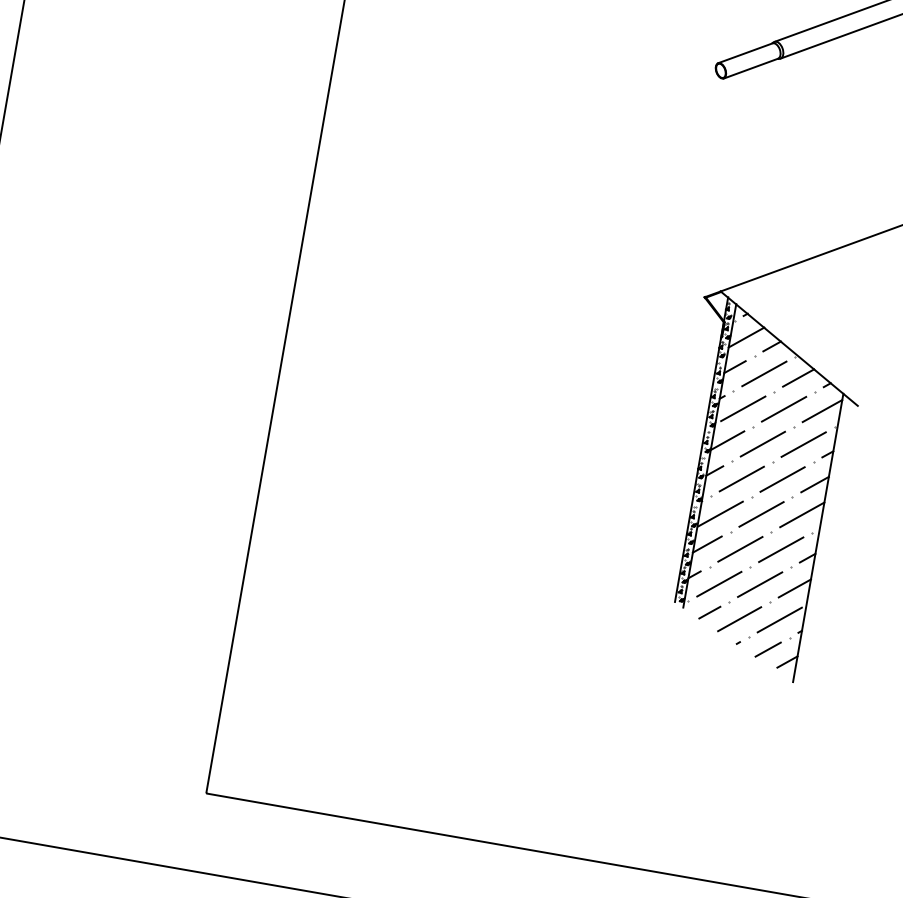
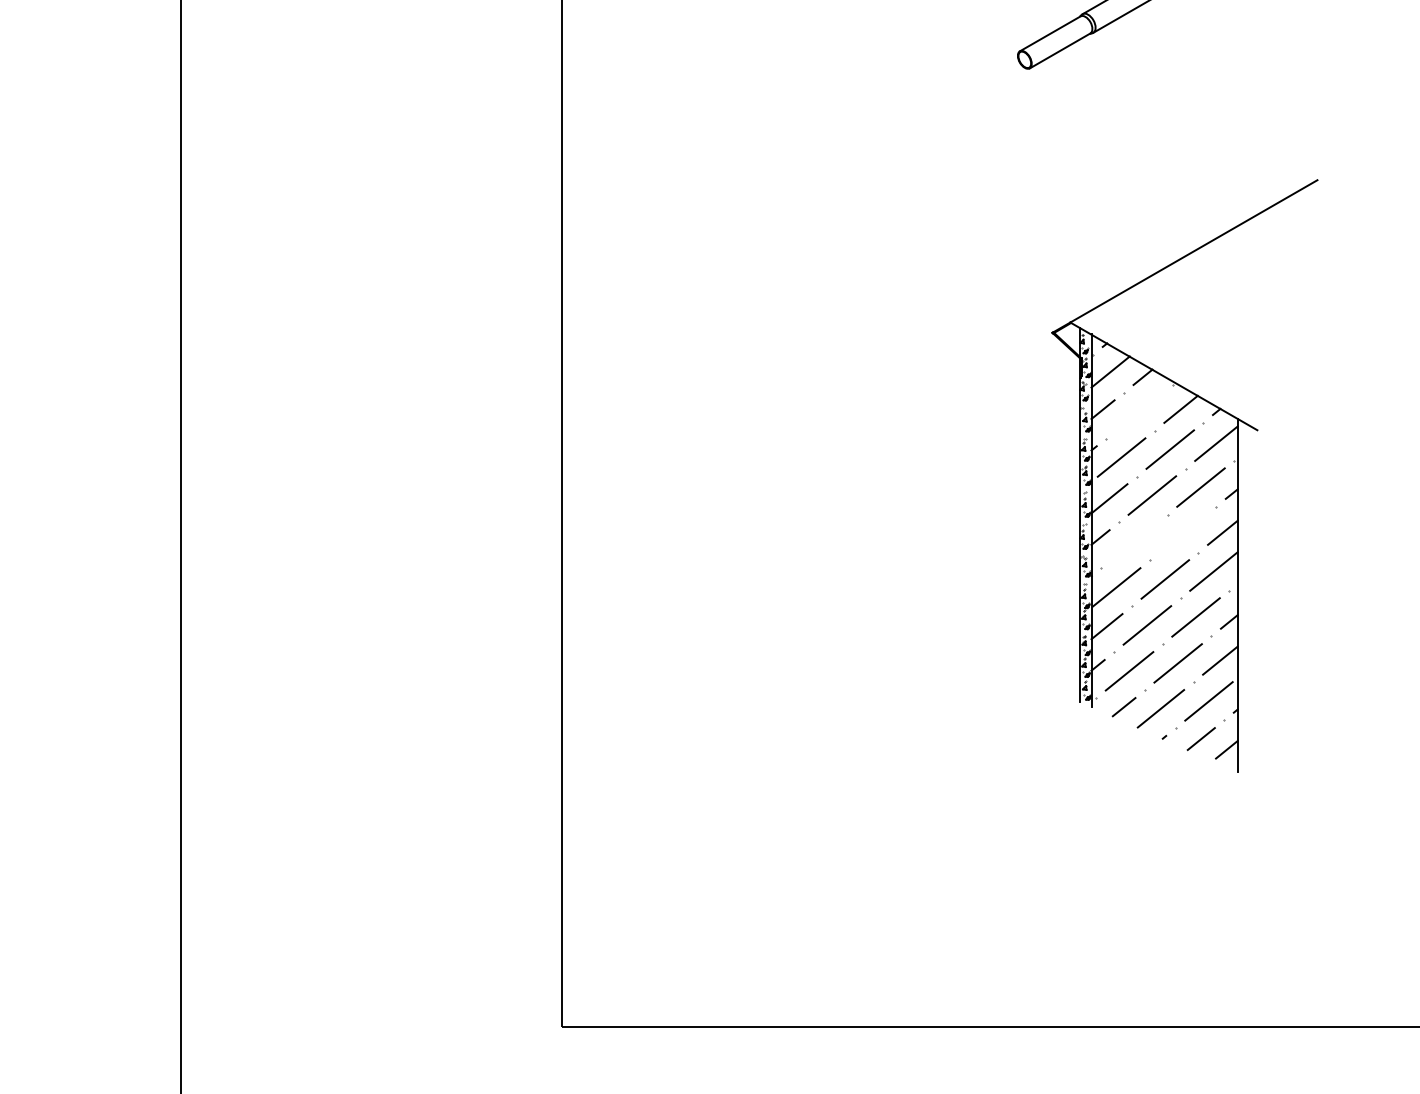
line: (764, 373) -> (1139, 411), removed
line: (741, 479) -> (1134, 541), removed
line: (782, 479) -> (1182, 533), removed

